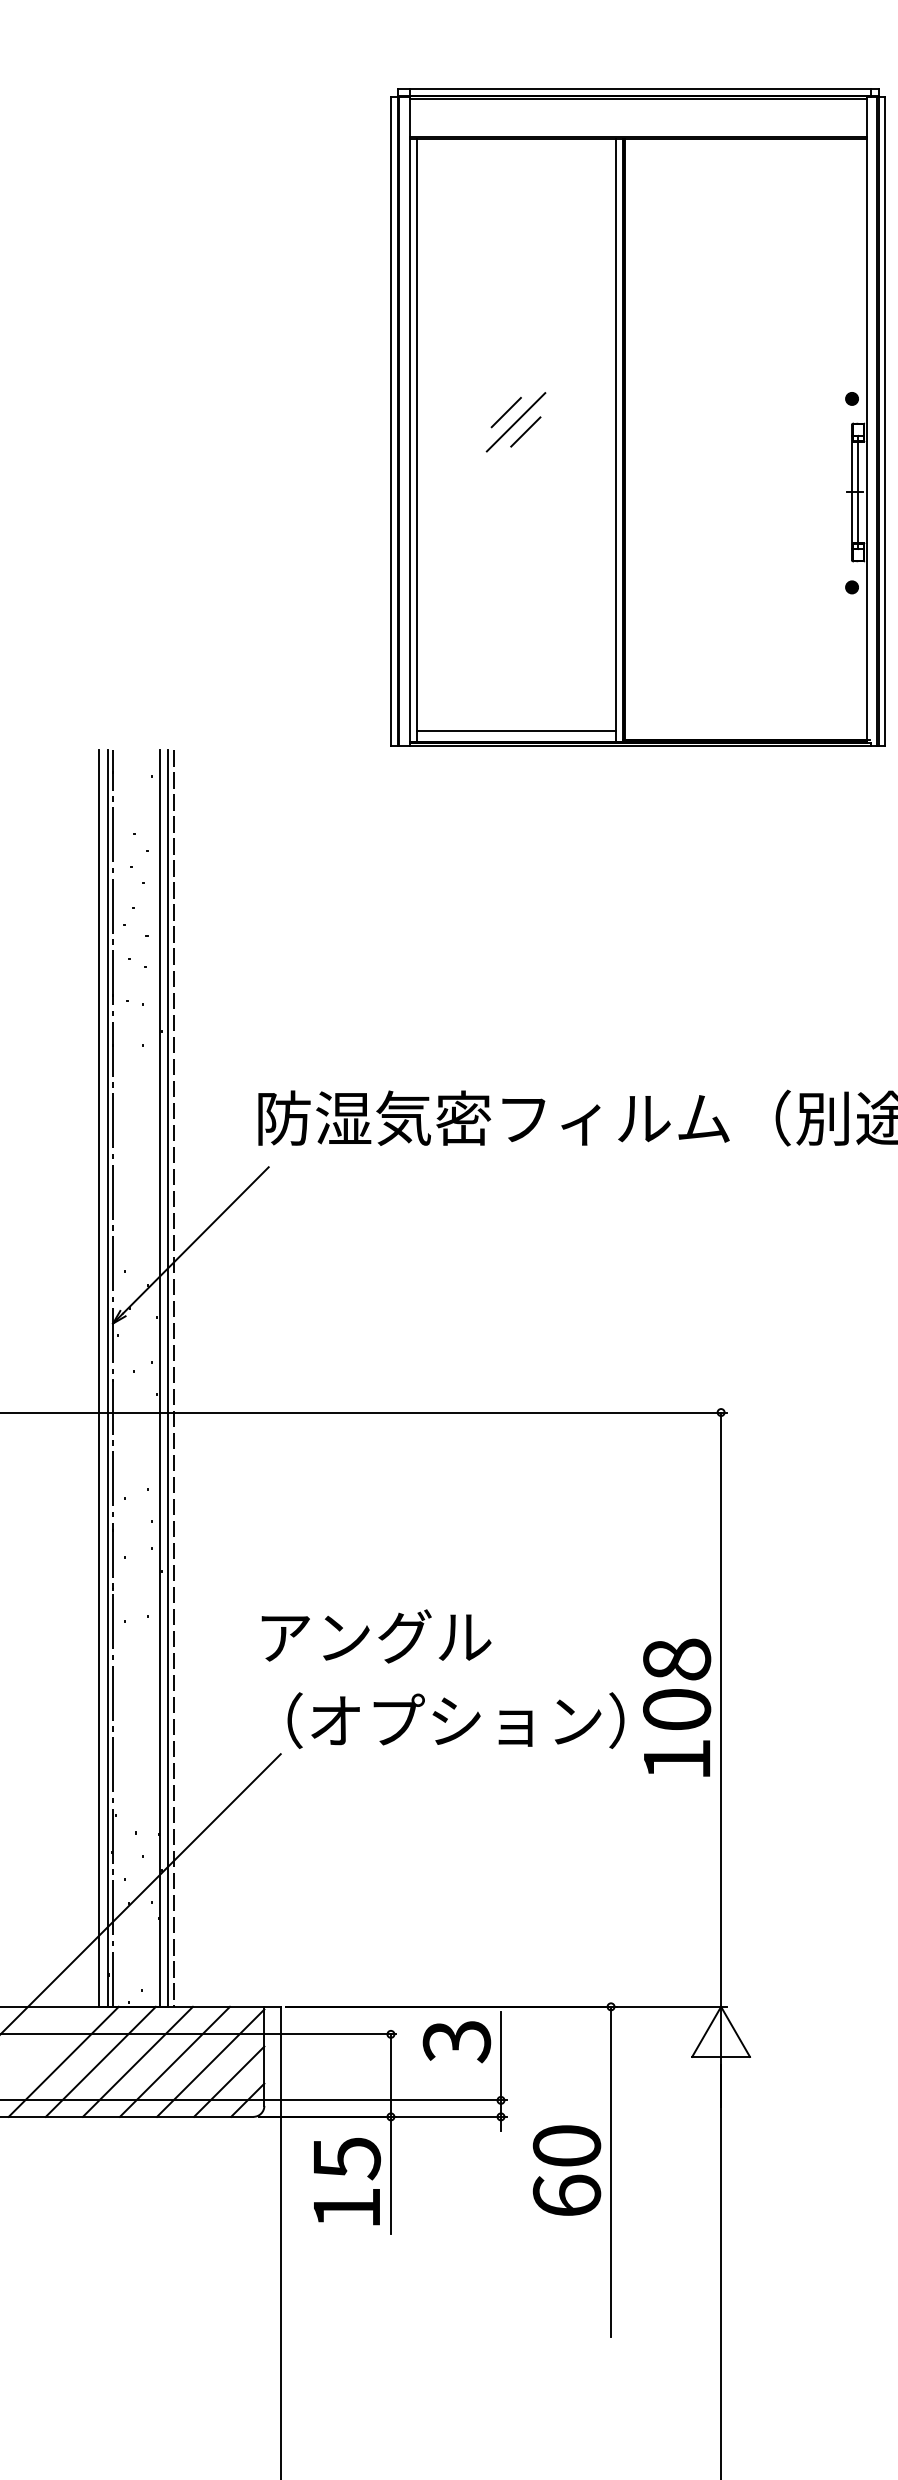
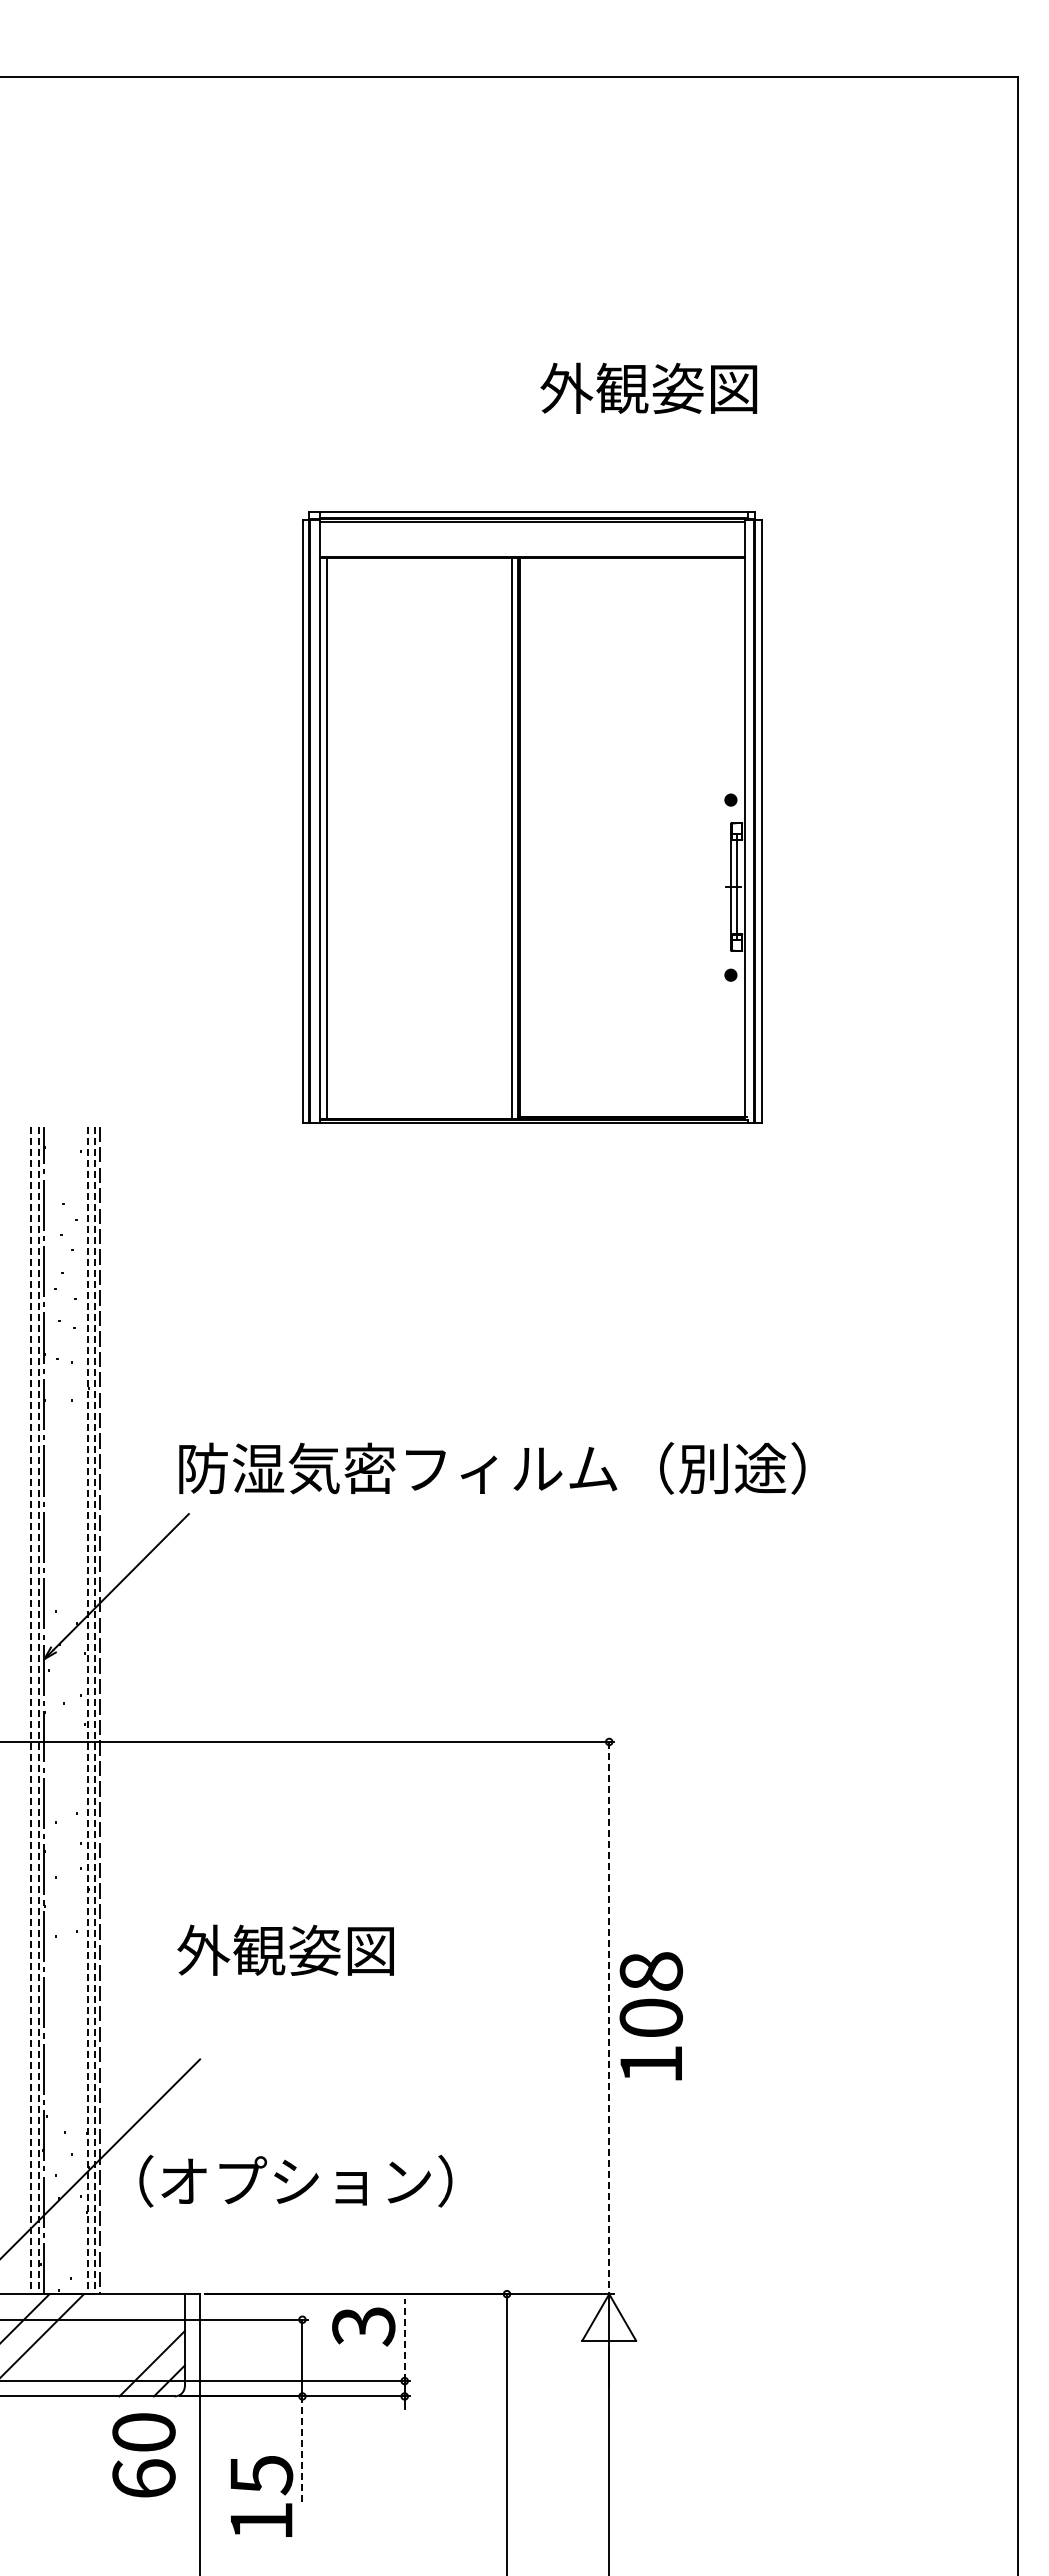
line: (506, 412) -> (409, 812), removed
line: (515, 421) -> (418, 821), removed
line: (525, 431) -> (427, 830), removed
line: (515, 730) -> (418, 1108), removed
line: (99, 1378) -> (31, 1710), solid -> dashed
line: (107, 1378) -> (39, 1710), solid -> dashed
line: (159, 1378) -> (87, 1710), solid -> dashed
line: (168, 1378) -> (95, 1710), solid -> dashed
text: (373, 1635) -> (286, 1949), アングル -> 外観姿図
text: (676, 1708) -> (650, 2016), moved
line: (721, 1710) -> (609, 2018), solid -> dashed
text: (455, 1719) -> (295, 2180), moved
line: (500, 2055) -> (404, 2339), solid -> dashed
line: (138, 2062) -> (67, 2345), removed
line: (174, 2062) -> (101, 2345), removed
line: (210, 2063) -> (134, 2346), removed
text: (566, 2170) -> (143, 2455), moved
line: (390, 2176) -> (302, 2451), solid -> dashed
text: (346, 2181) -> (261, 2496), moved

